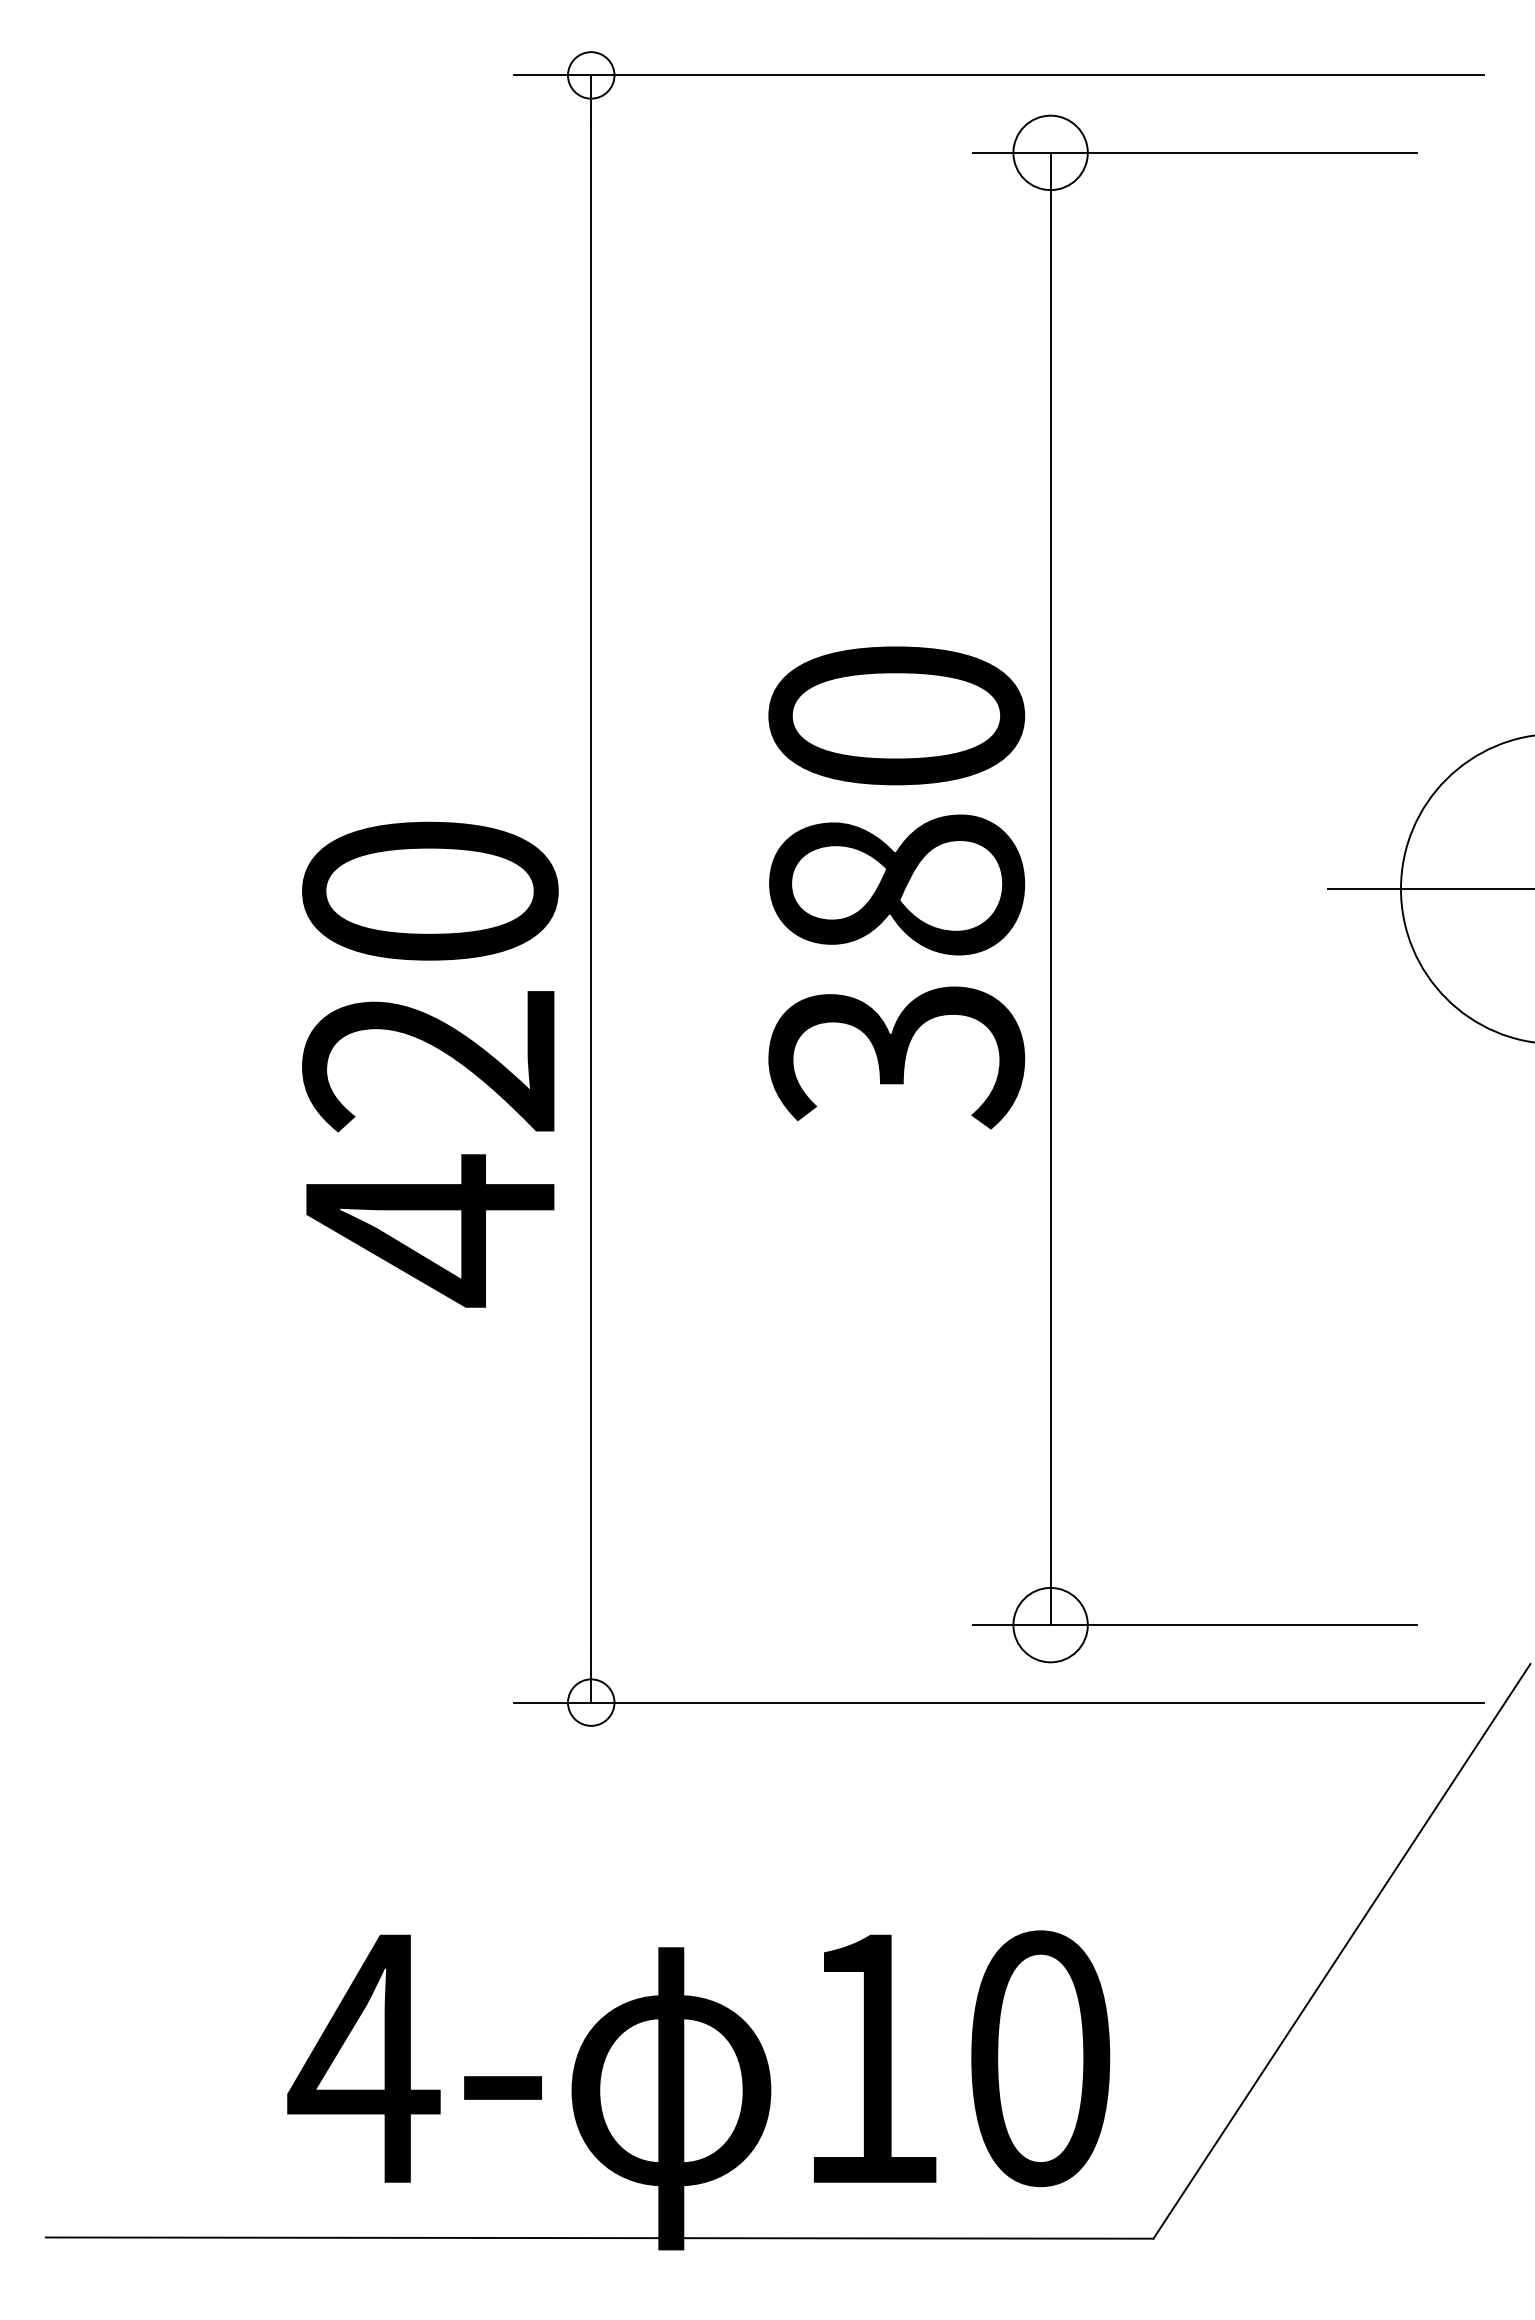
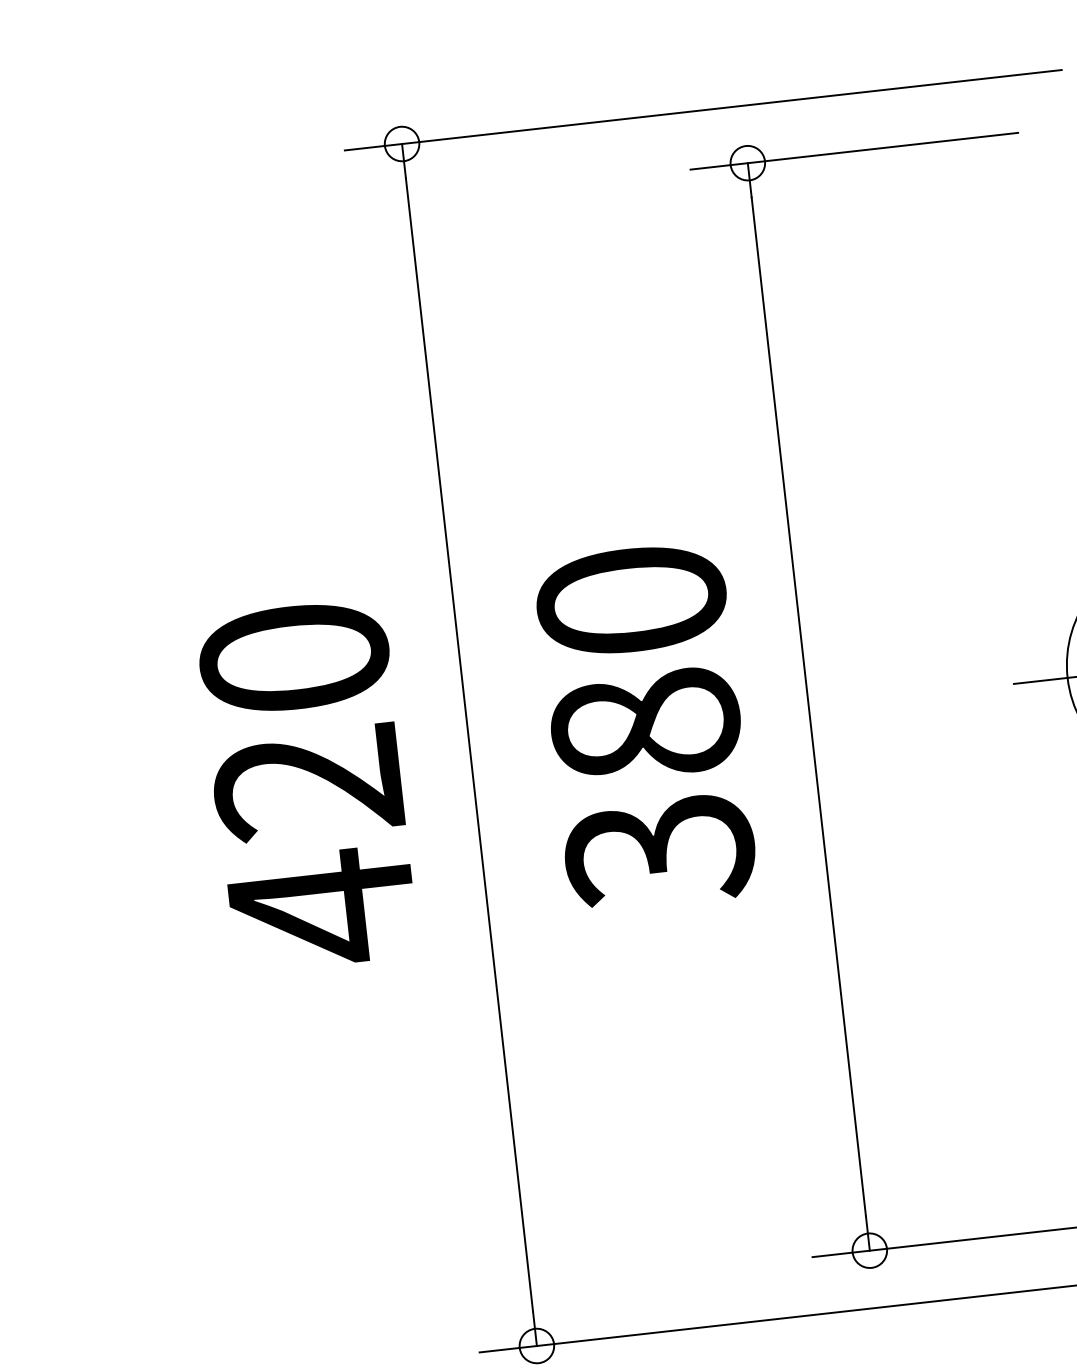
circle: (1050, 152) -> (747, 162), size x0.62
text: (896, 887) -> (645, 727), moved
text: (430, 1064) -> (308, 785), moved
circle: (1050, 1624) -> (869, 1250), size x0.62

